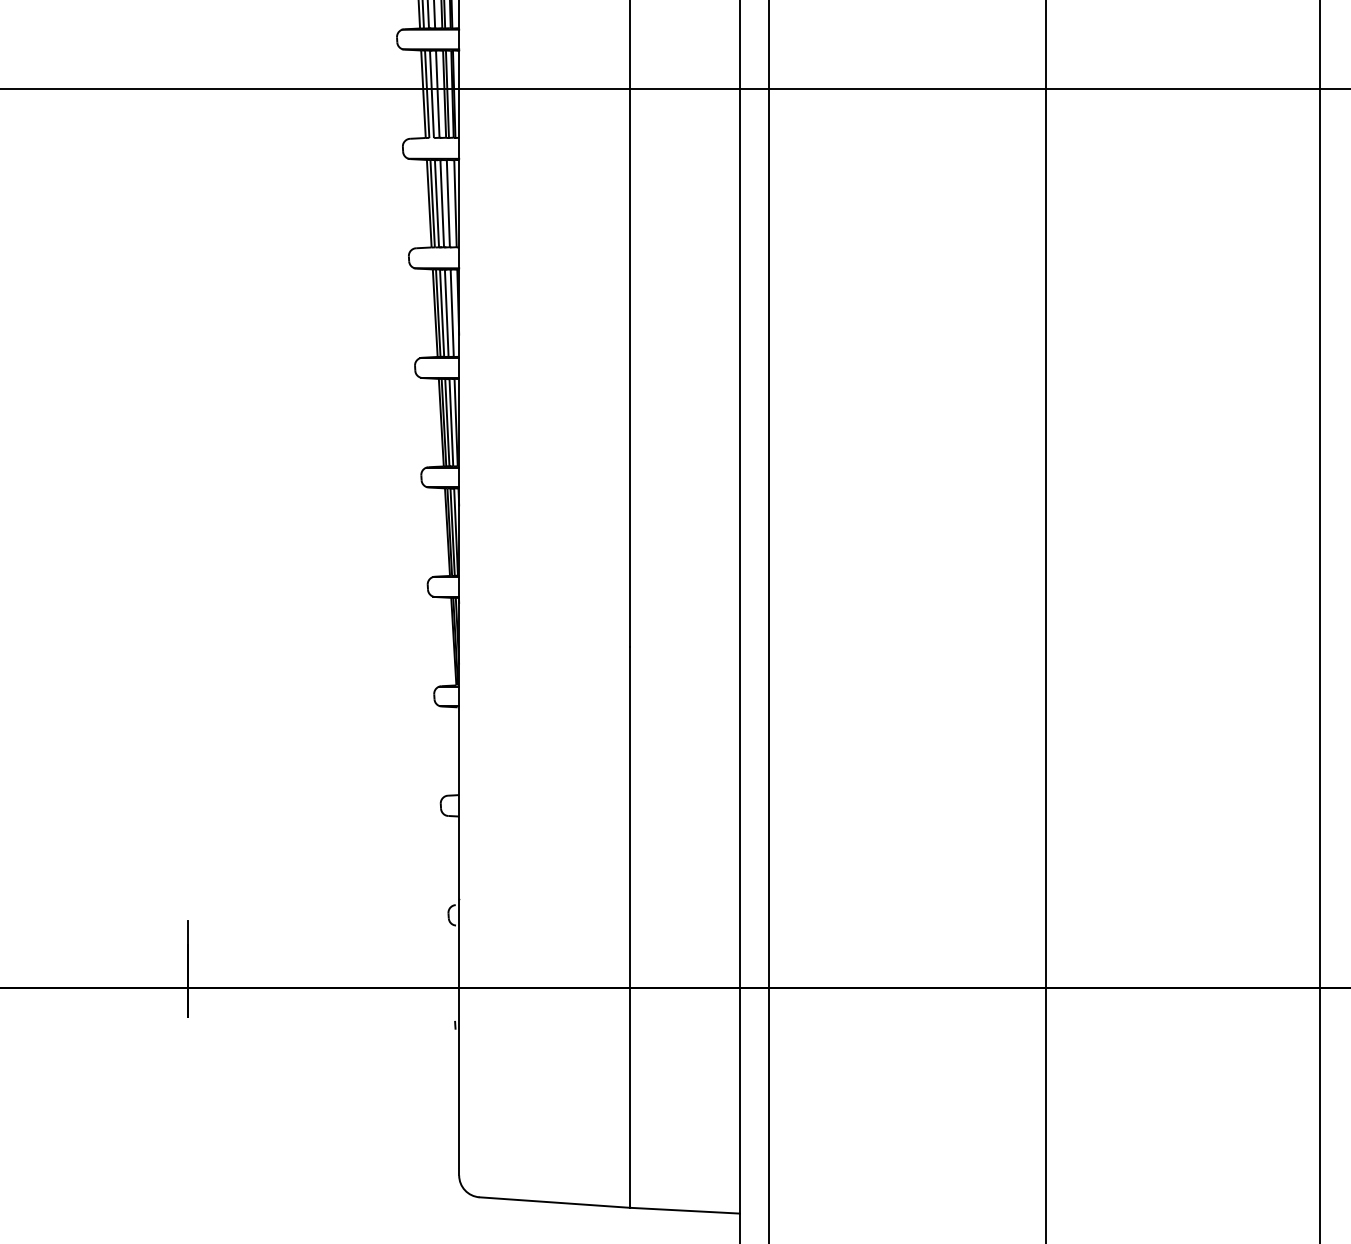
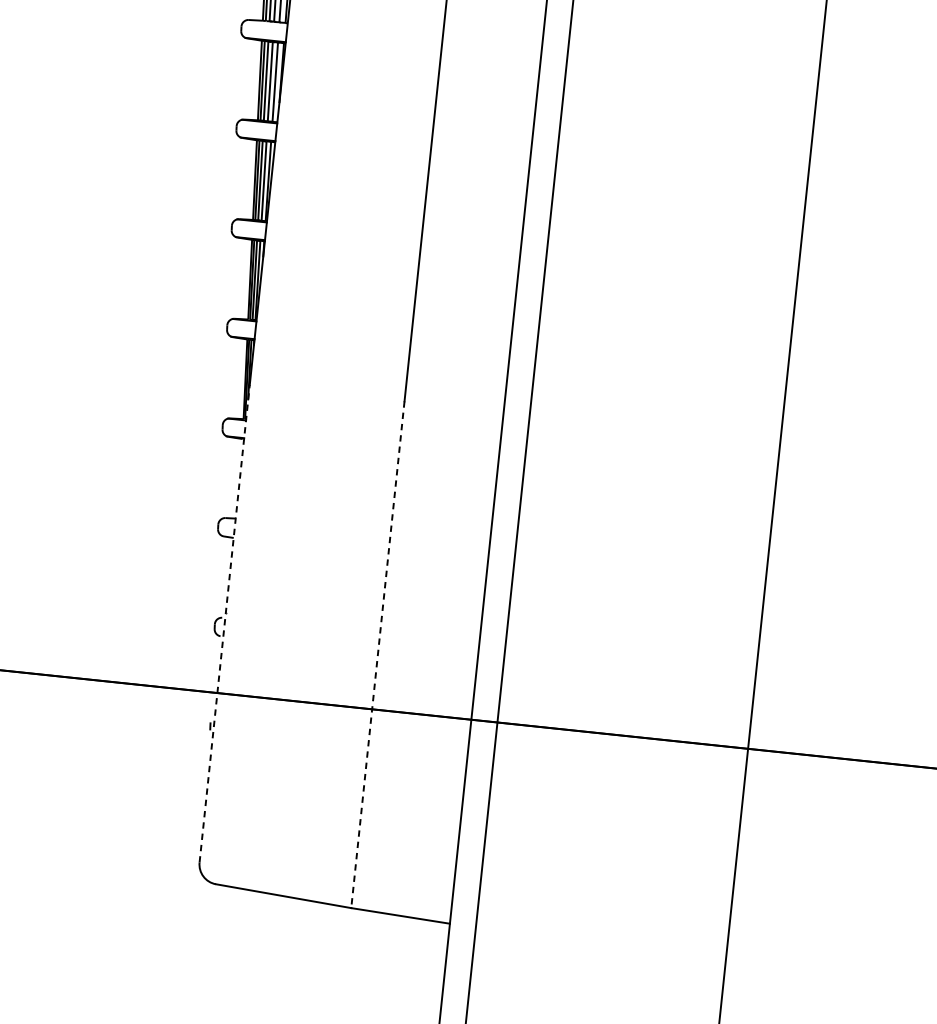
line: (459, 911) -> (224, 623), solid -> dashed
line: (630, 928) -> (378, 655), solid -> dashed

